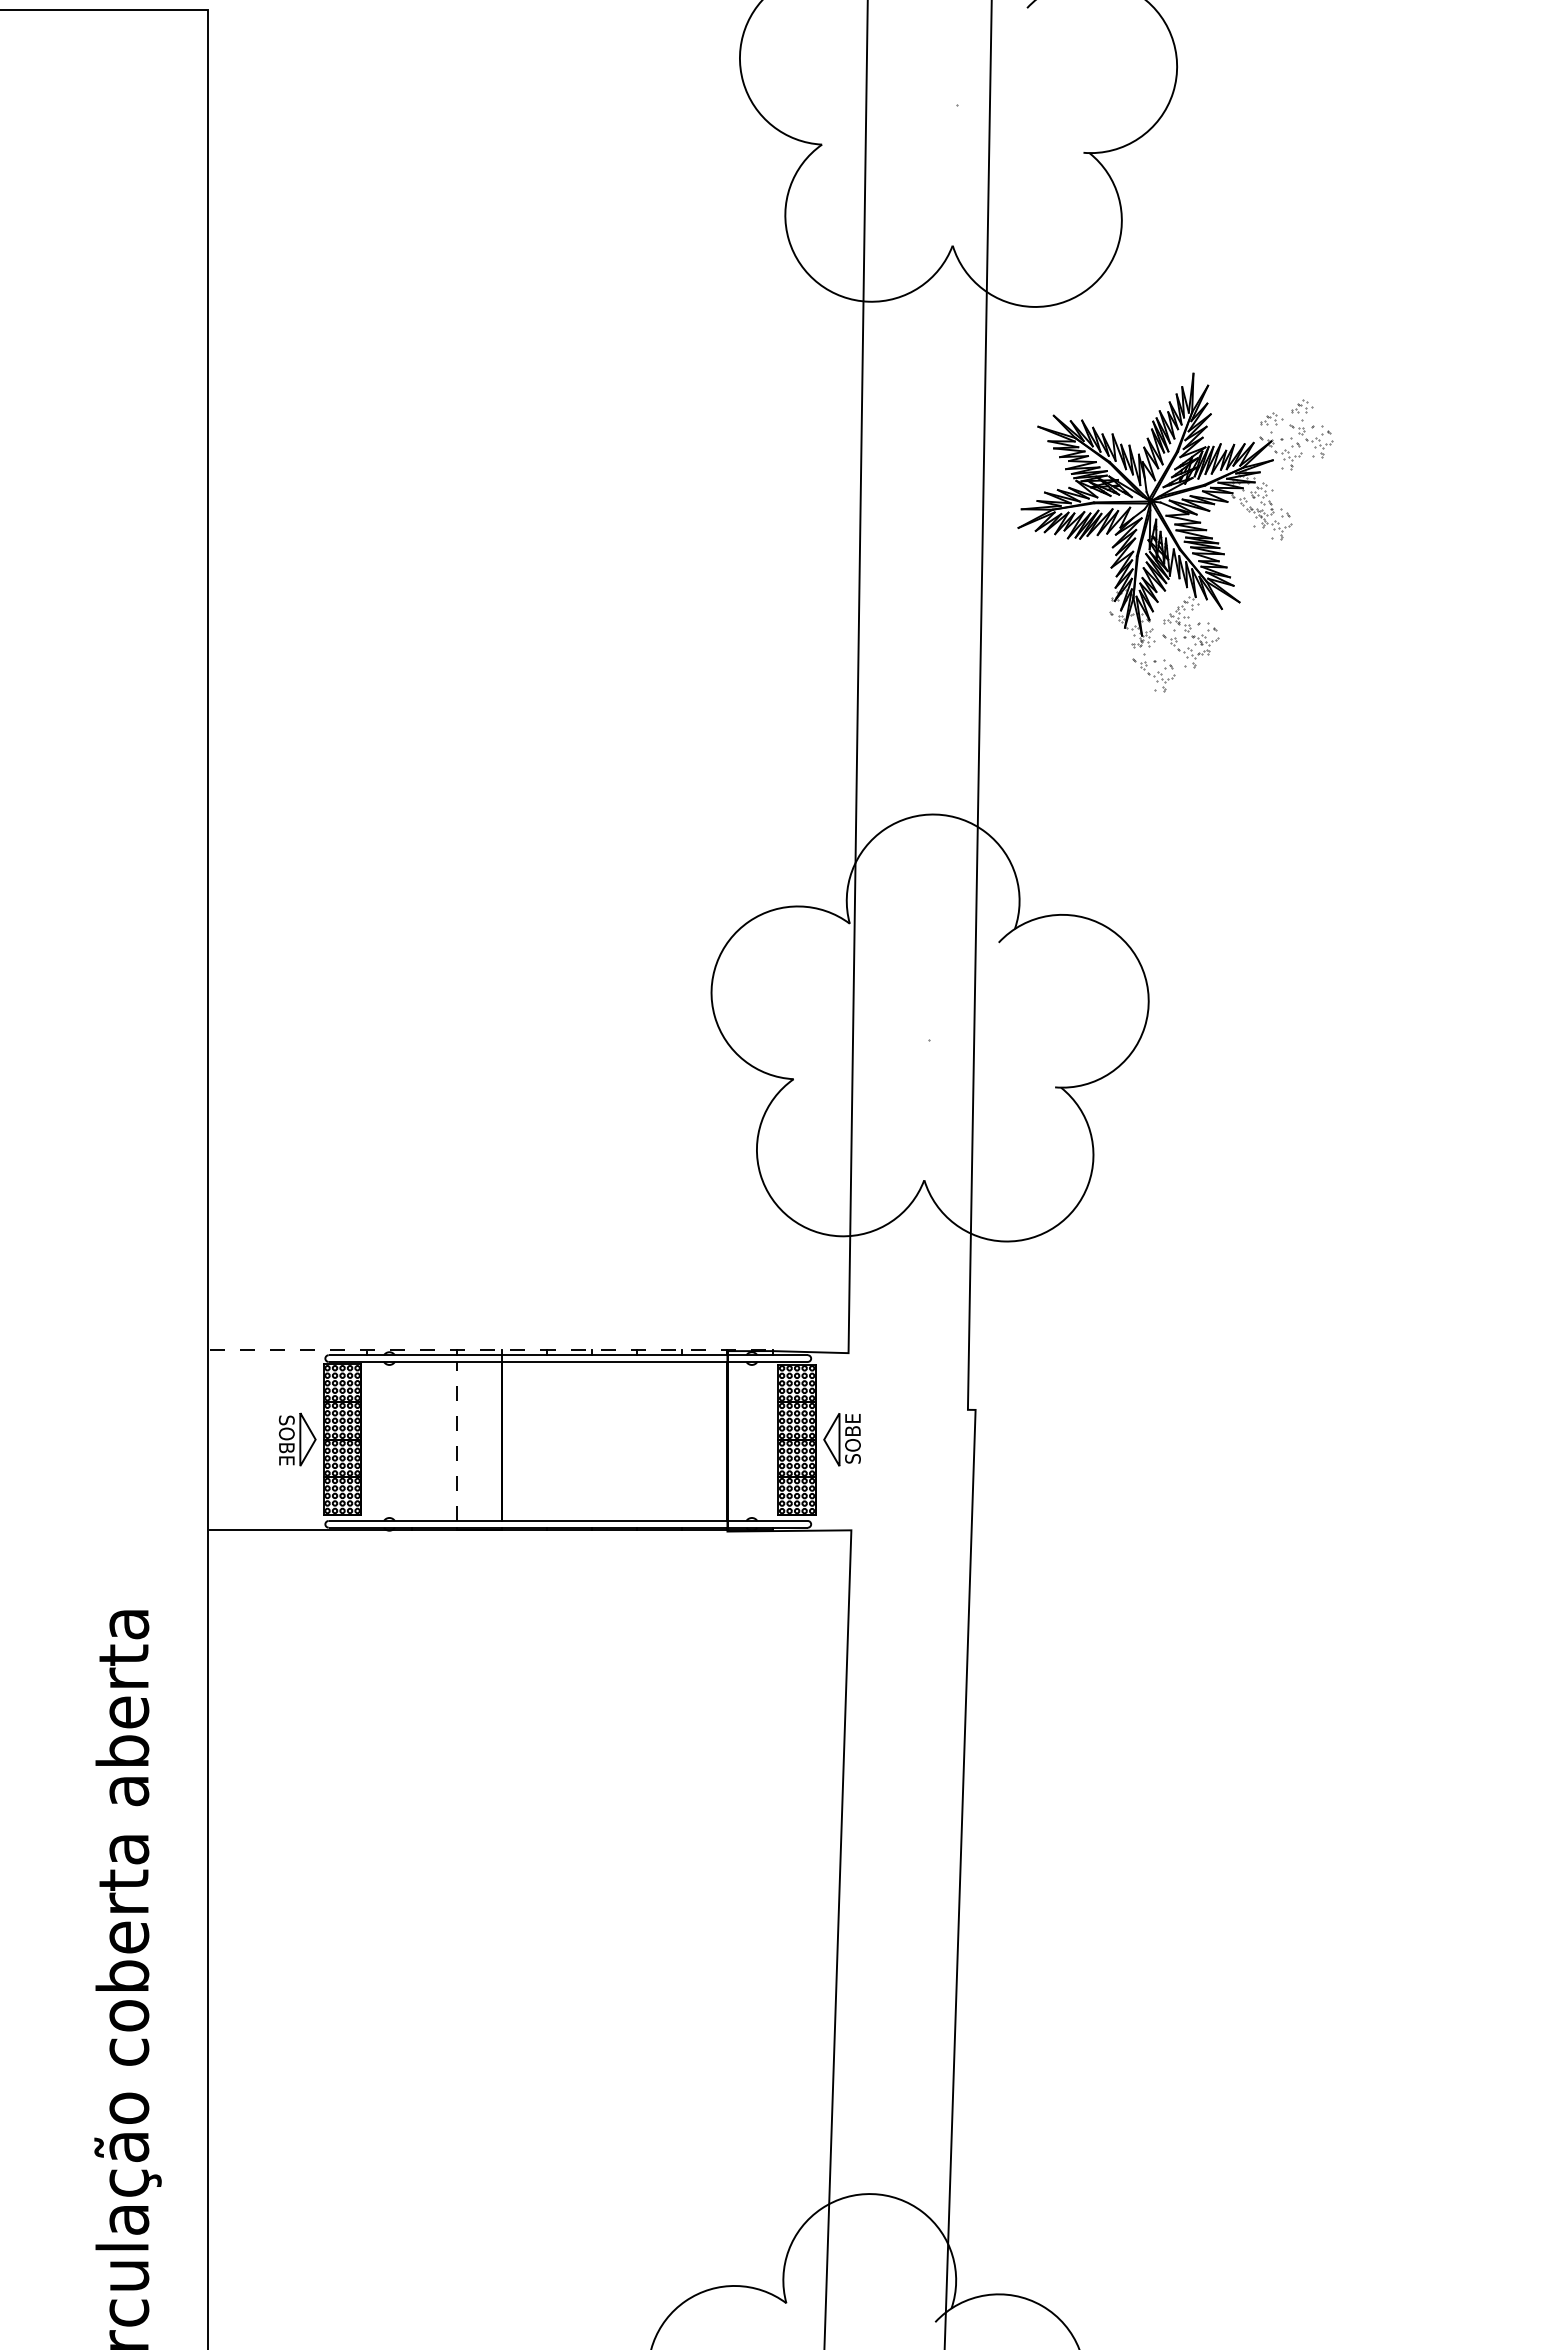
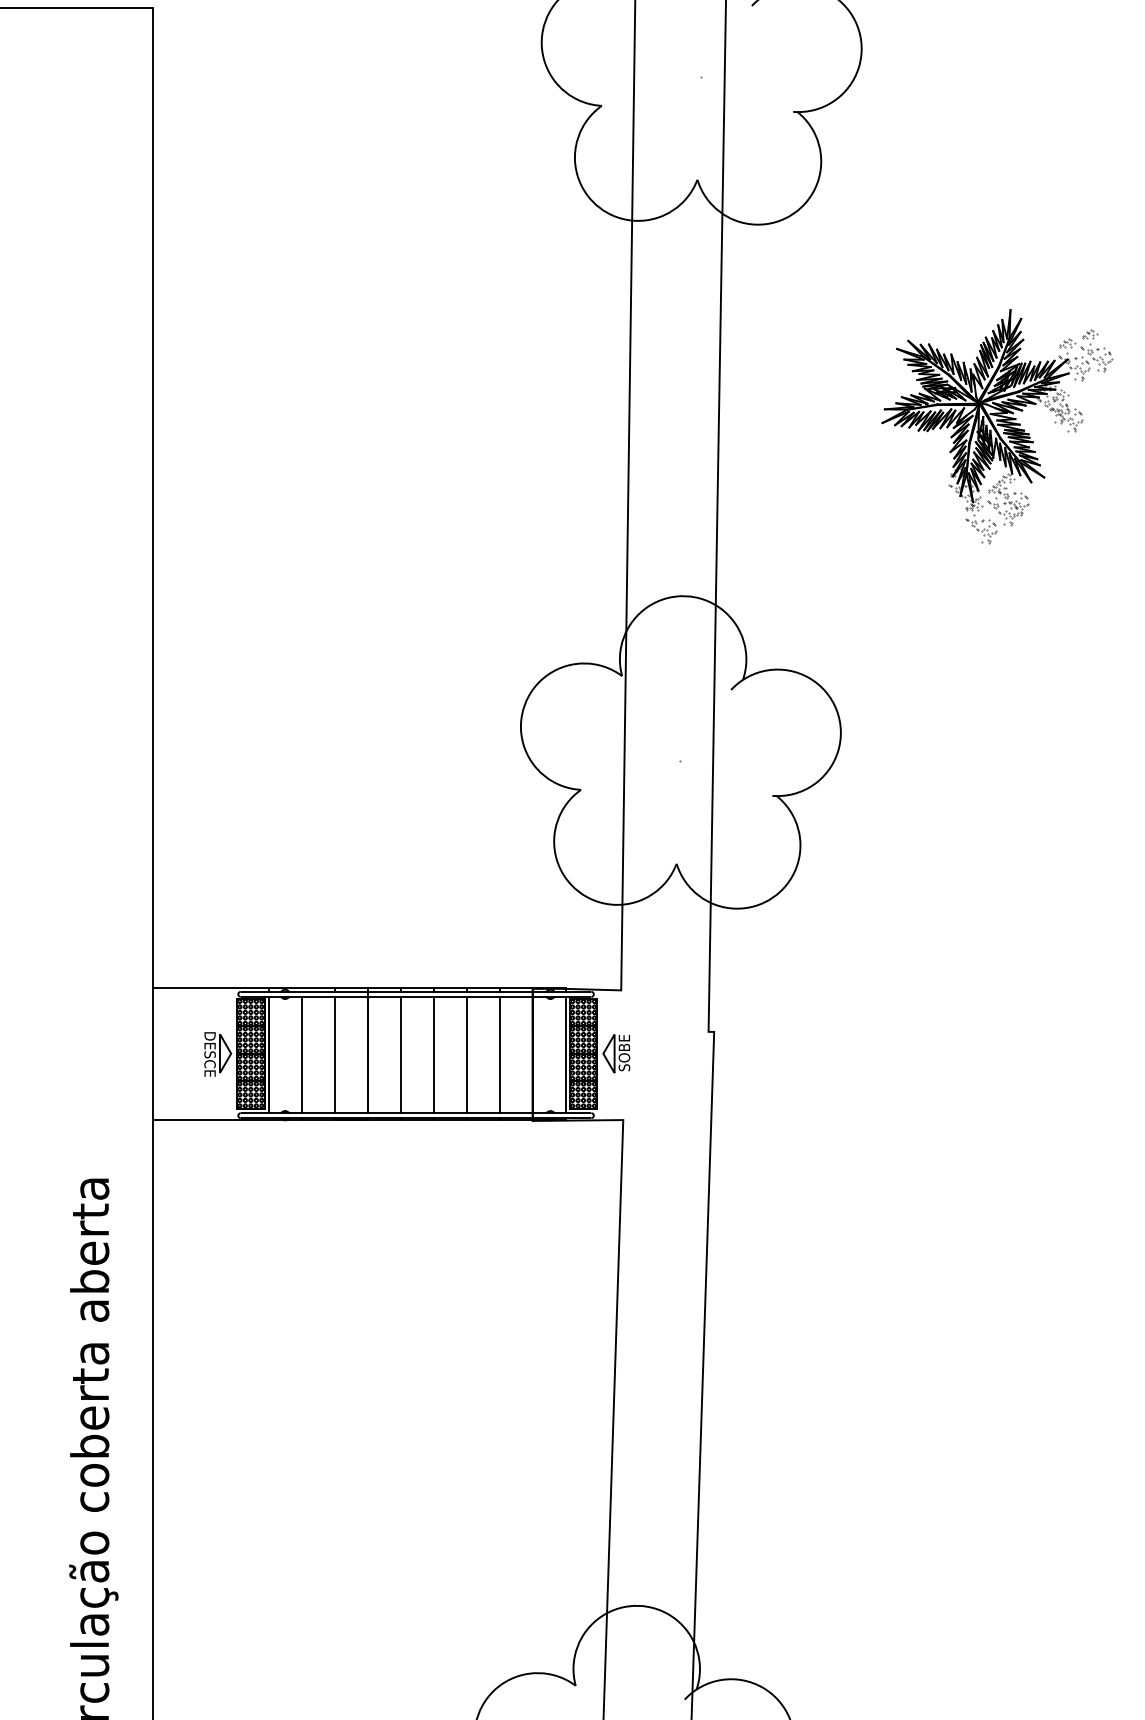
part: (1175, 532) -> (997, 426), moved
line: (491, 1349) -> (359, 987), dashed -> solid
text: (286, 1440) -> (209, 1054), SOBE -> DESCE
line: (366, 1440) -> (268, 1054), added
line: (411, 1440) -> (301, 1054), added
line: (456, 1440) -> (334, 1054), dashed -> solid
line: (547, 1440) -> (400, 1054), added
line: (592, 1440) -> (433, 1054), added
line: (637, 1440) -> (466, 1054), added
line: (682, 1440) -> (499, 1054), added
line: (772, 1440) -> (565, 1054), added

